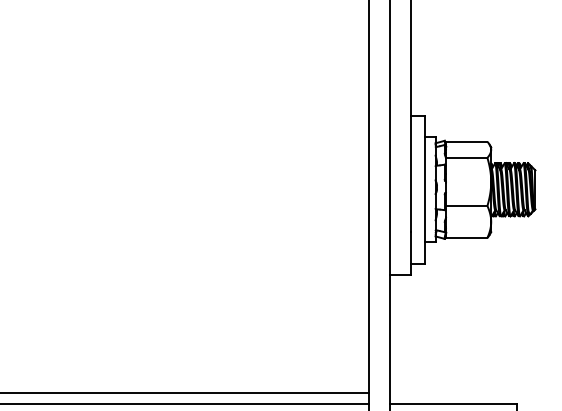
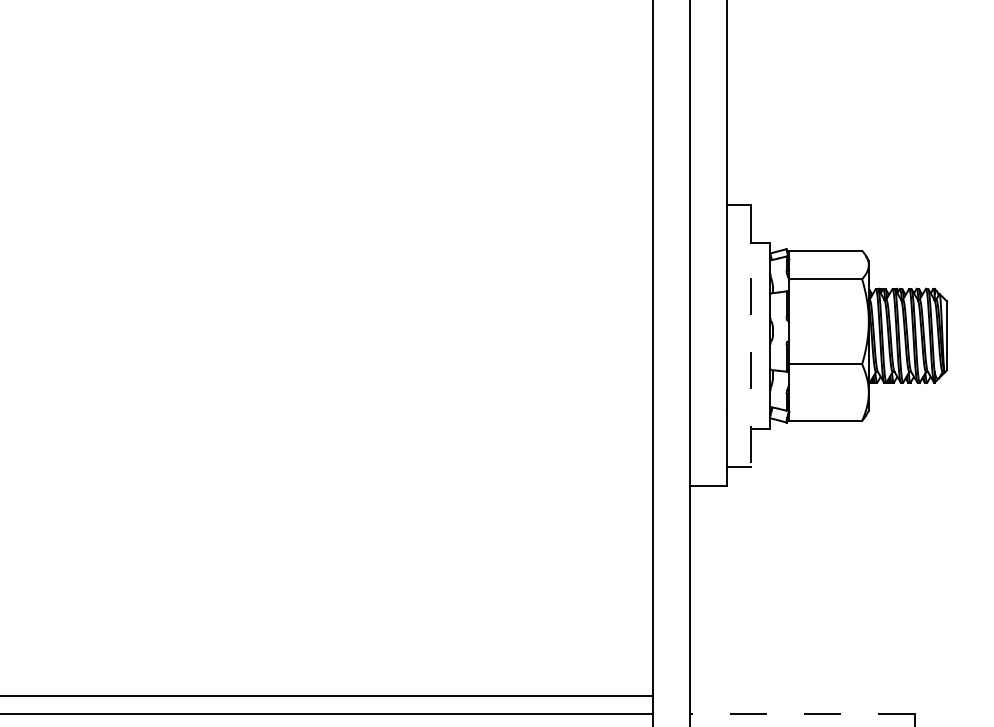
line: (424, 190) -> (750, 336), solid -> dashed
line: (453, 403) -> (802, 713), solid -> dashed

